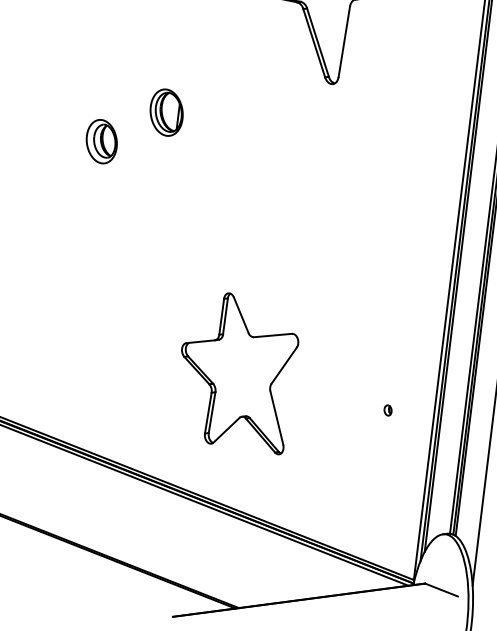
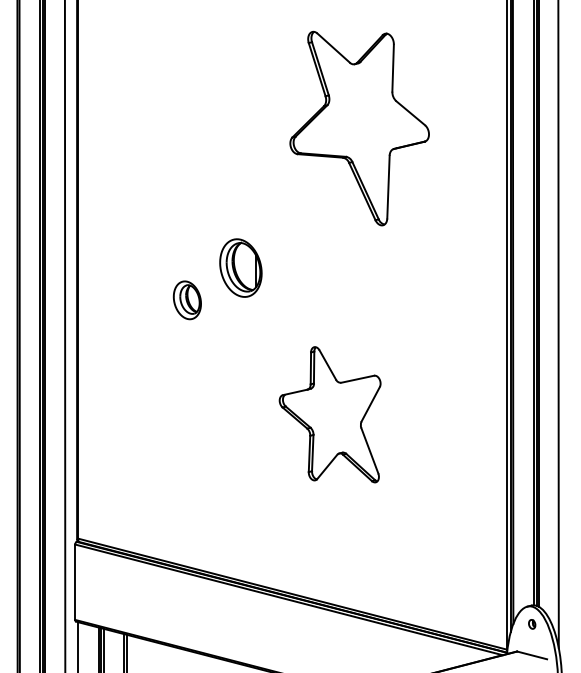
part: (166, 111) -> (240, 267), size x1.43
part: (236, 371) -> (329, 414), moved
part: (388, 410) -> (532, 624), moved

